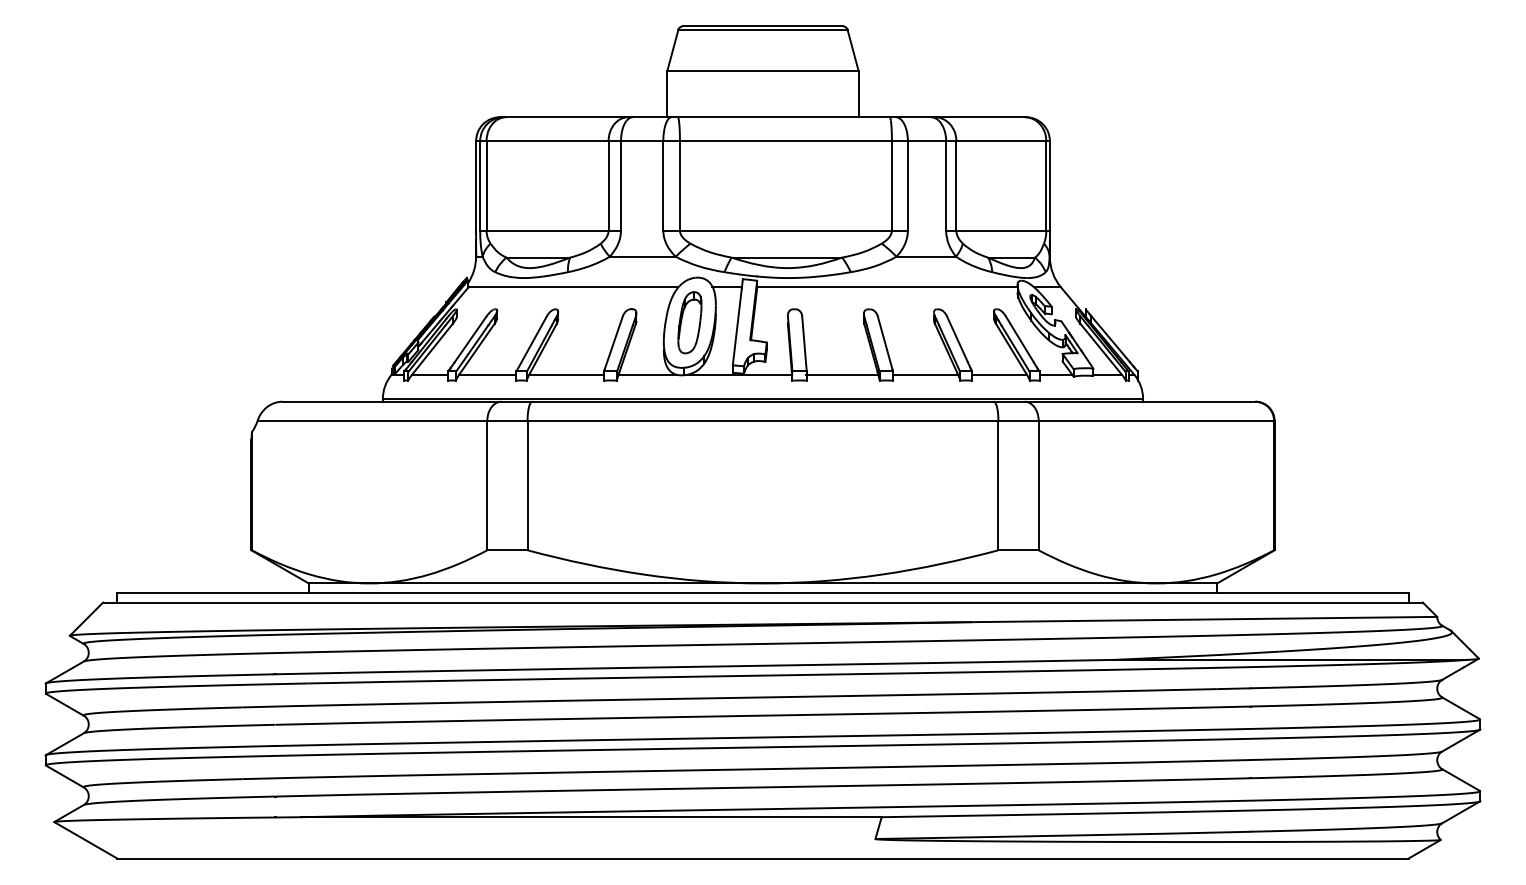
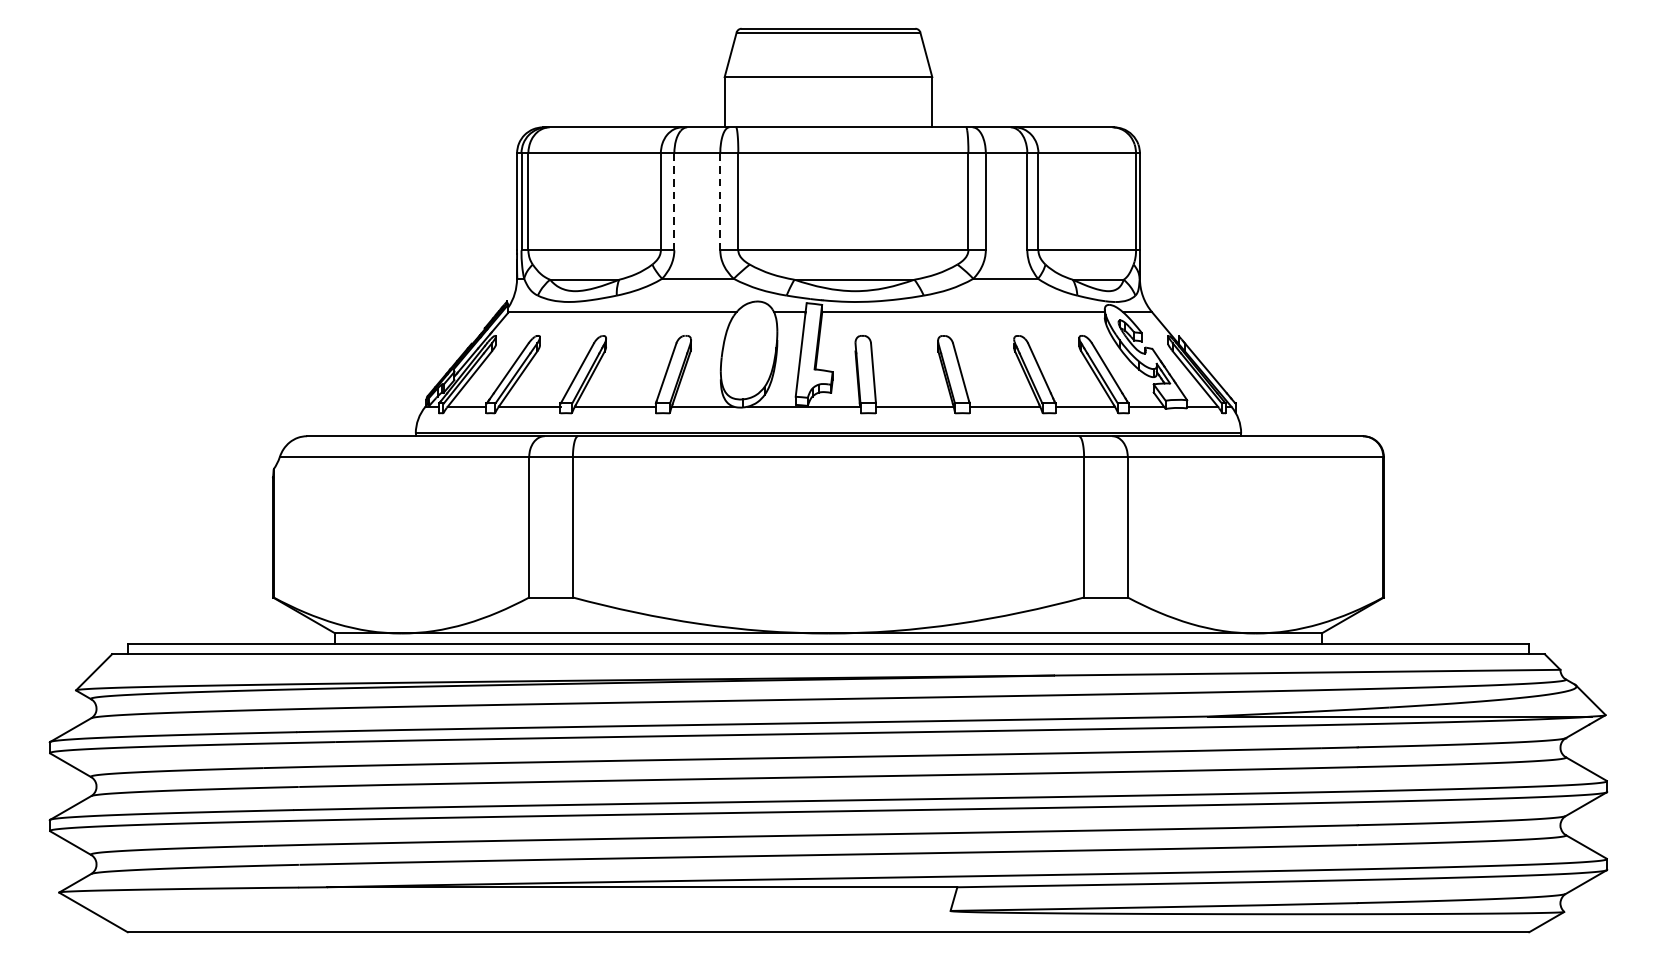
line: (621, 185) -> (674, 201), solid -> dashed
line: (663, 185) -> (720, 201), solid -> dashed
part: (689, 322) -> (748, 350), removed

